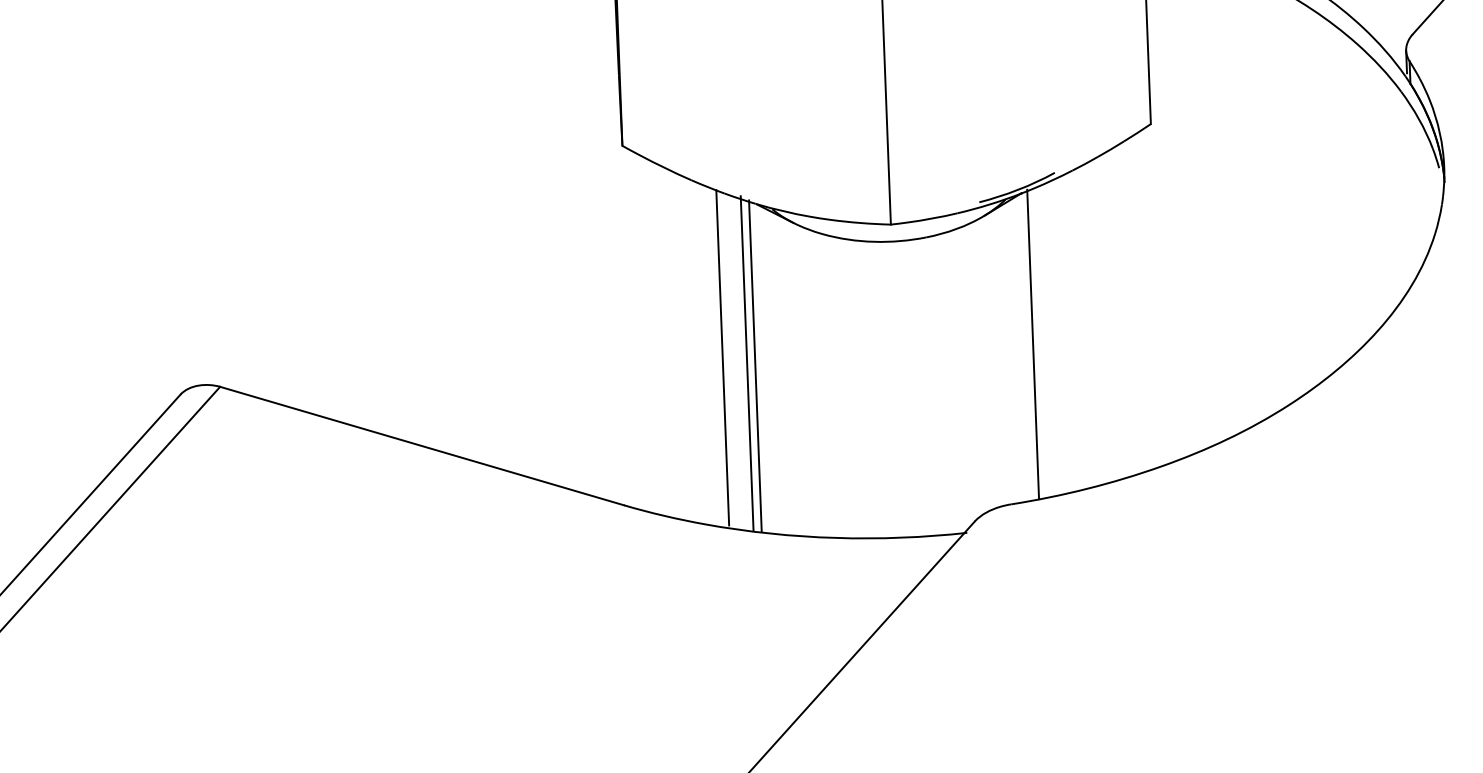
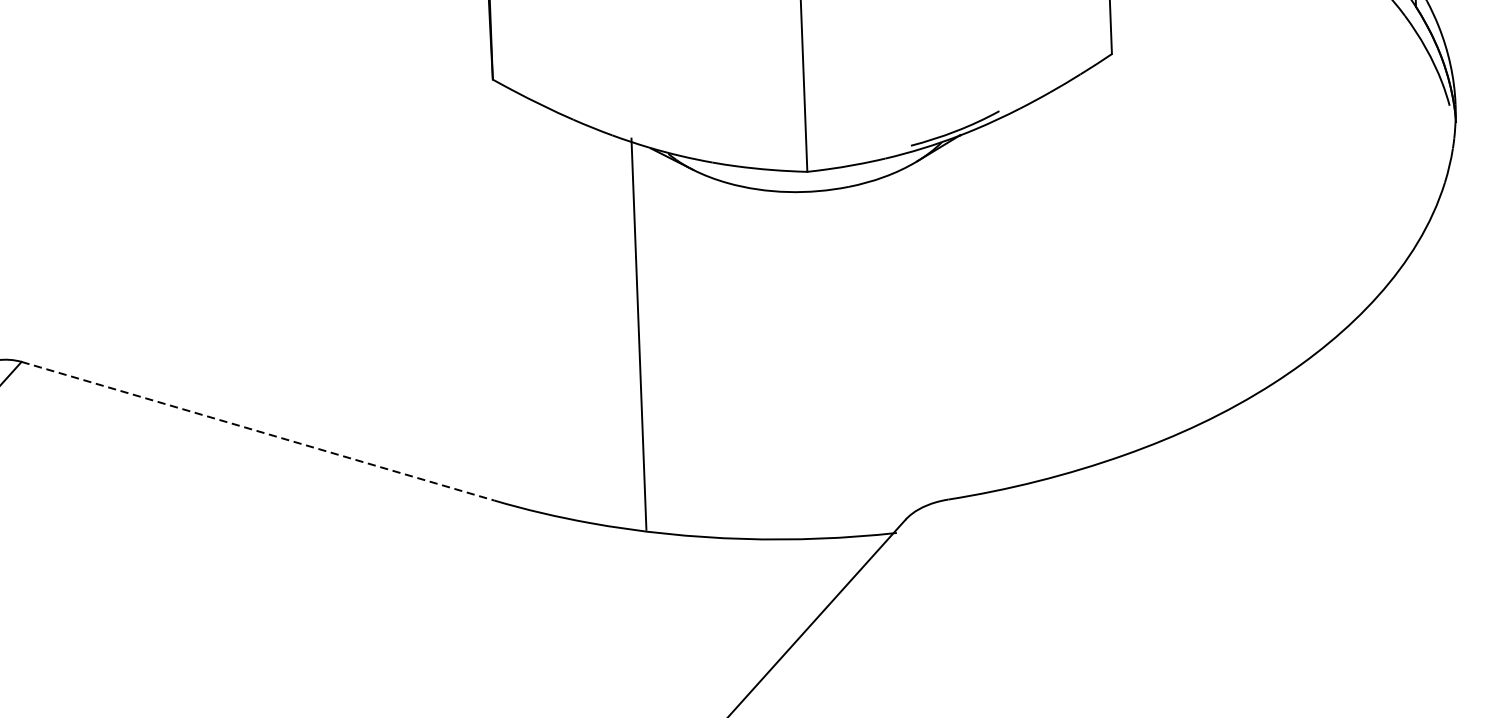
line: (1033, 344) -> (974, 312), removed
line: (722, 357) -> (610, 327), removed
line: (755, 365) -> (648, 336), removed
line: (422, 446) -> (258, 431), solid -> dashed

